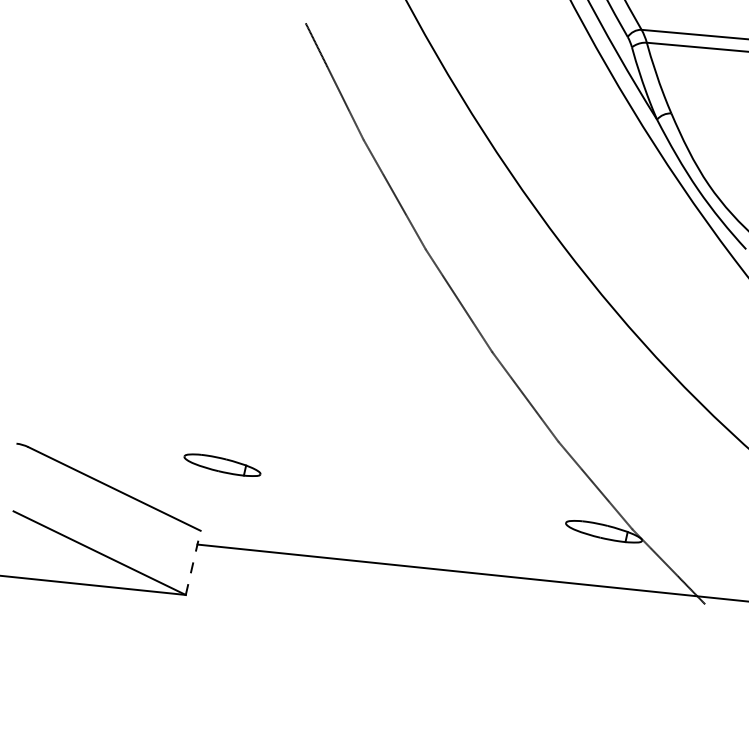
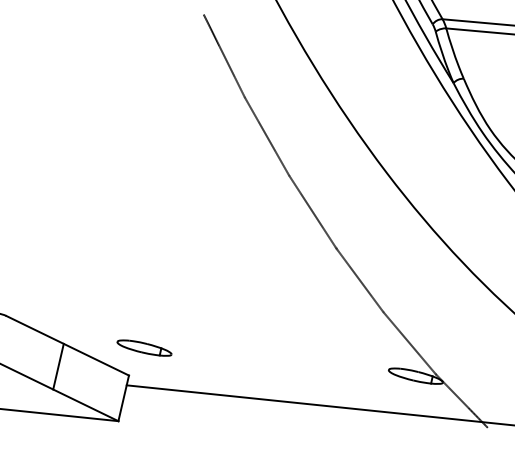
part: (222, 464) -> (144, 347), moved
line: (101, 518) -> (58, 366), added
line: (193, 562) -> (123, 398), dashed -> solid

